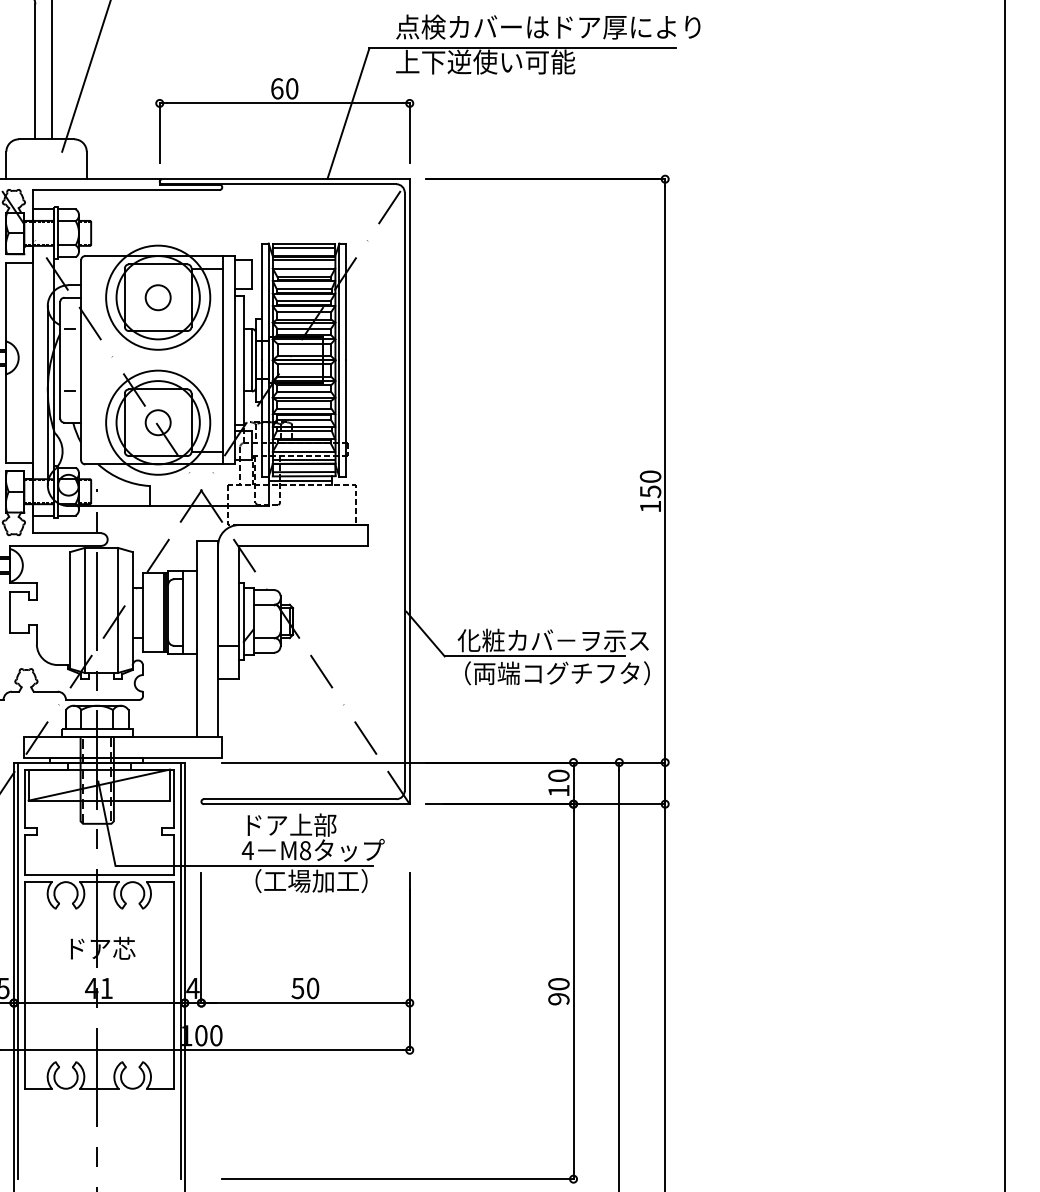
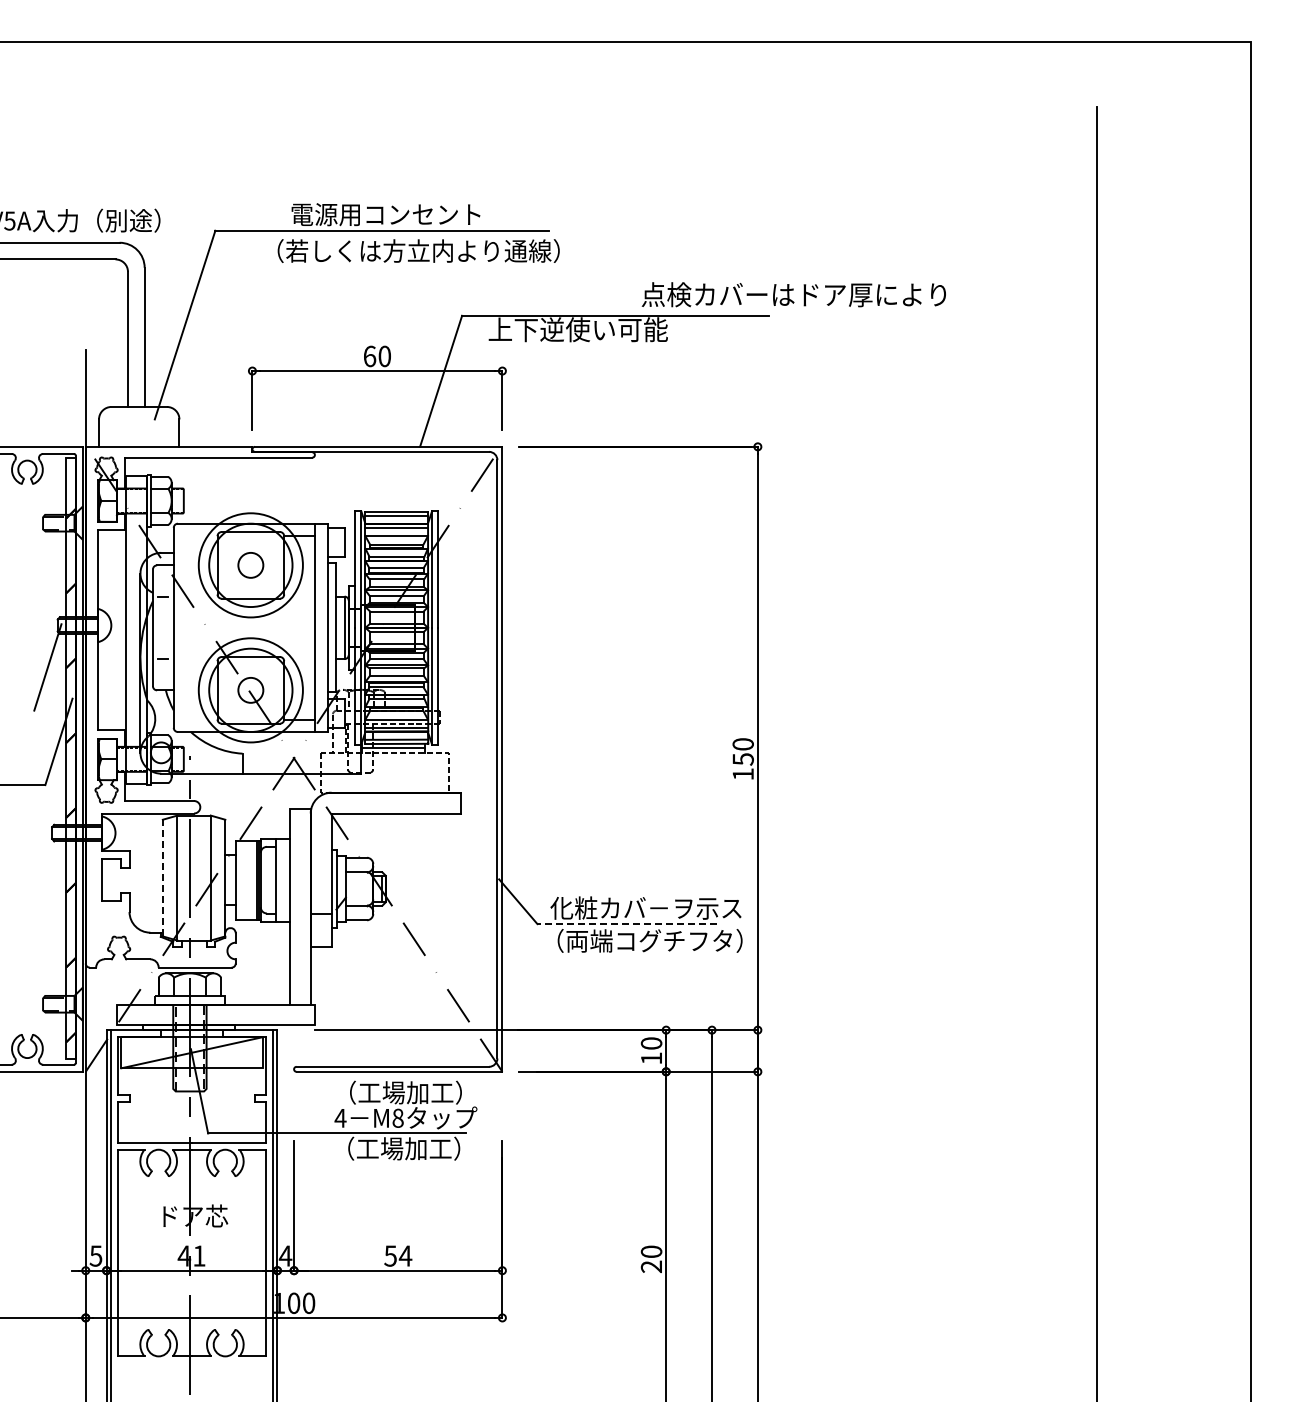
text: (547, 26) -> (793, 294), moved
line: (69, 609) -> (162, 877), solid -> dashed
line: (534, 656) -> (627, 924), solid -> dashed
text: (307, 824) -> (400, 1092), ドア上部 -> （工場加工）
text: (312, 987) -> (405, 1255), 50 -> 54
text: (558, 998) -> (651, 1266), 90 -> 20

